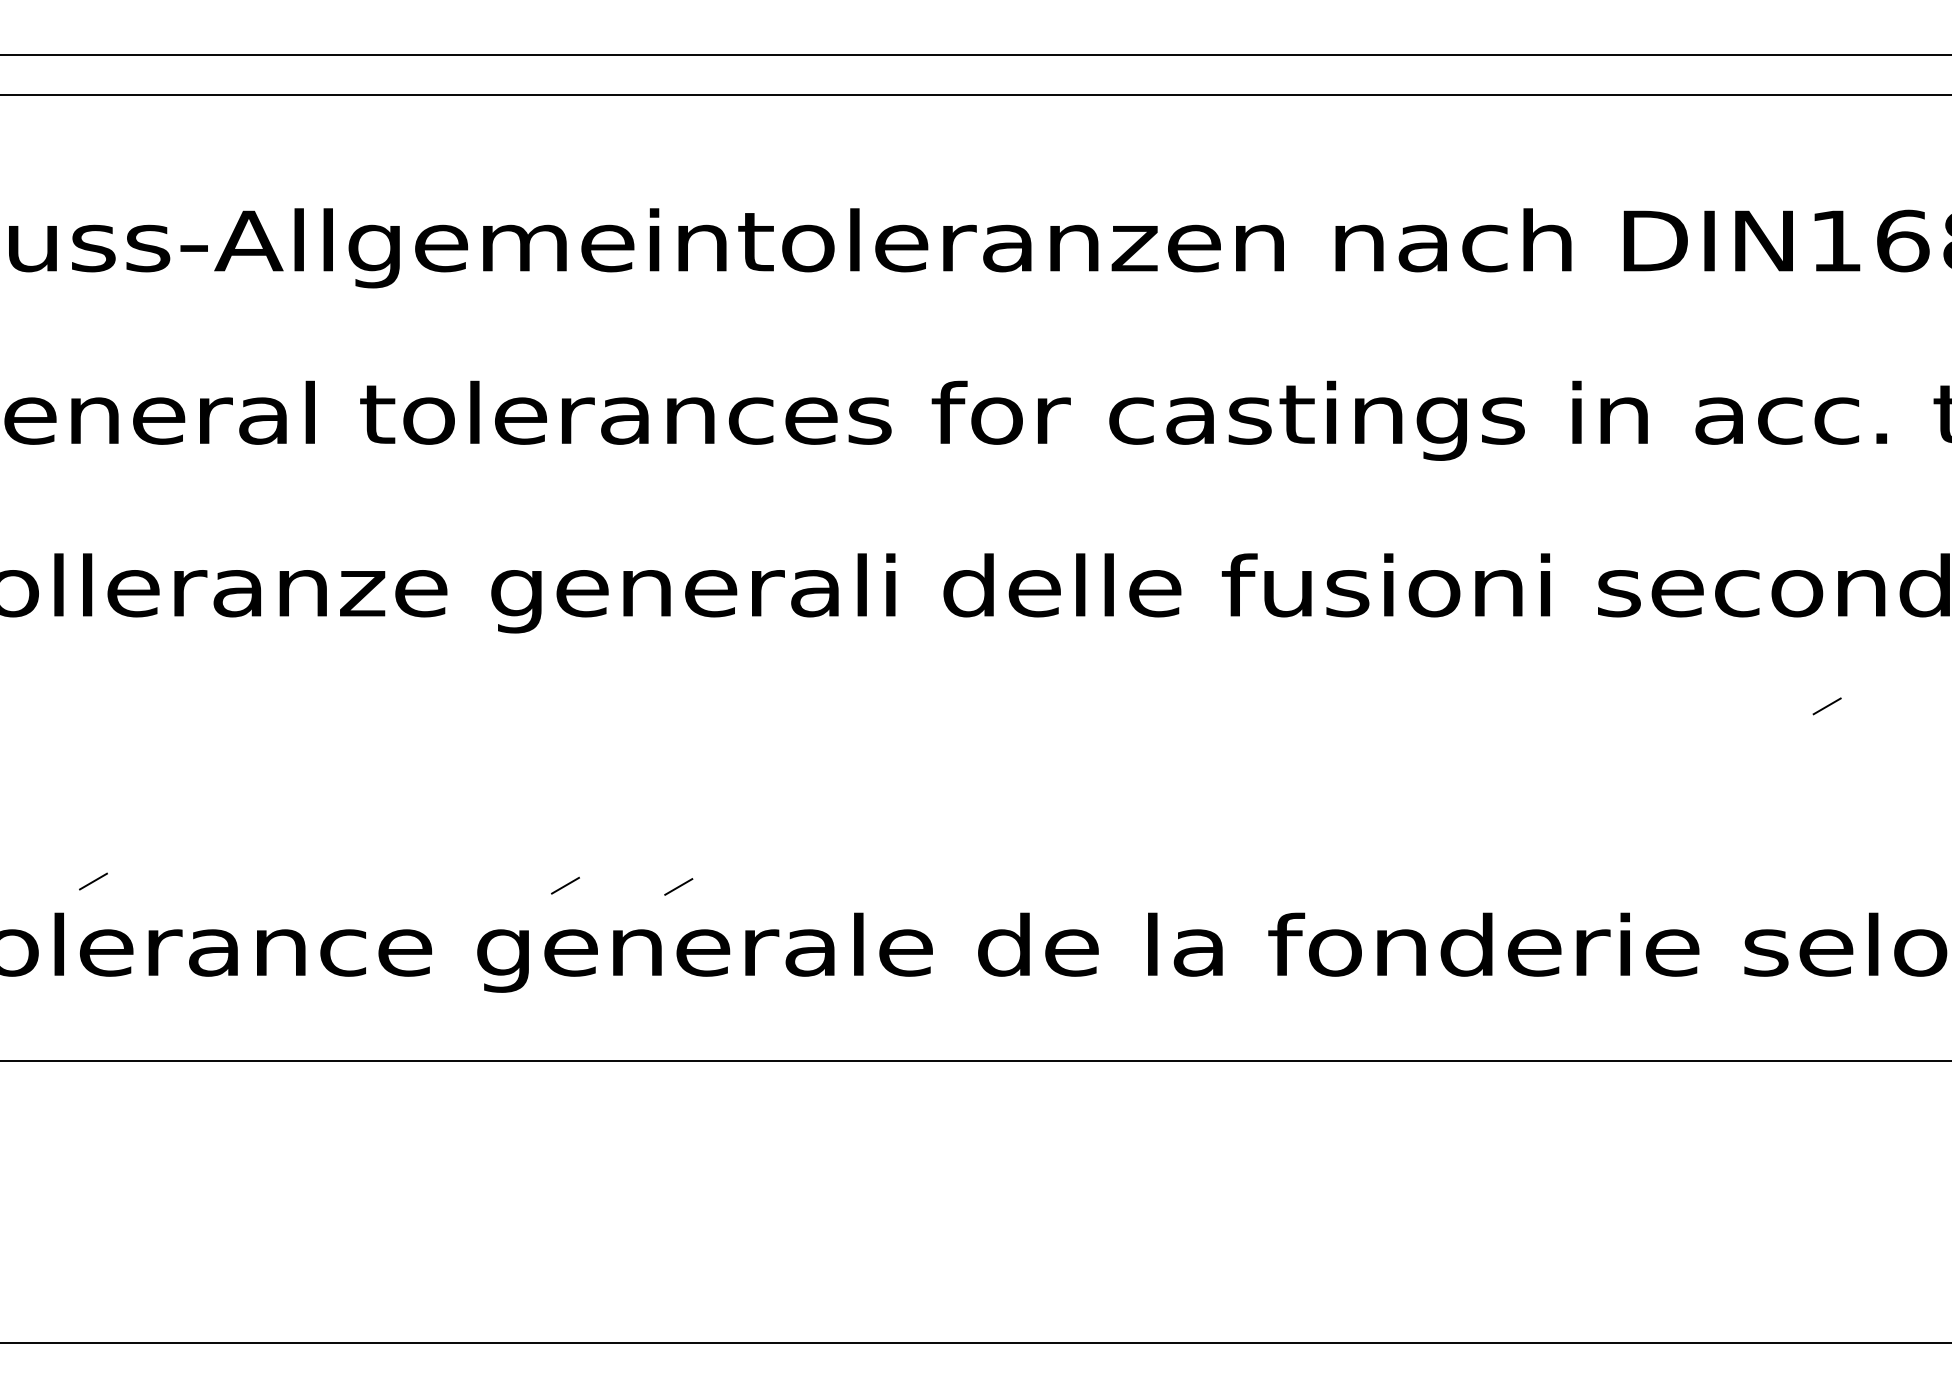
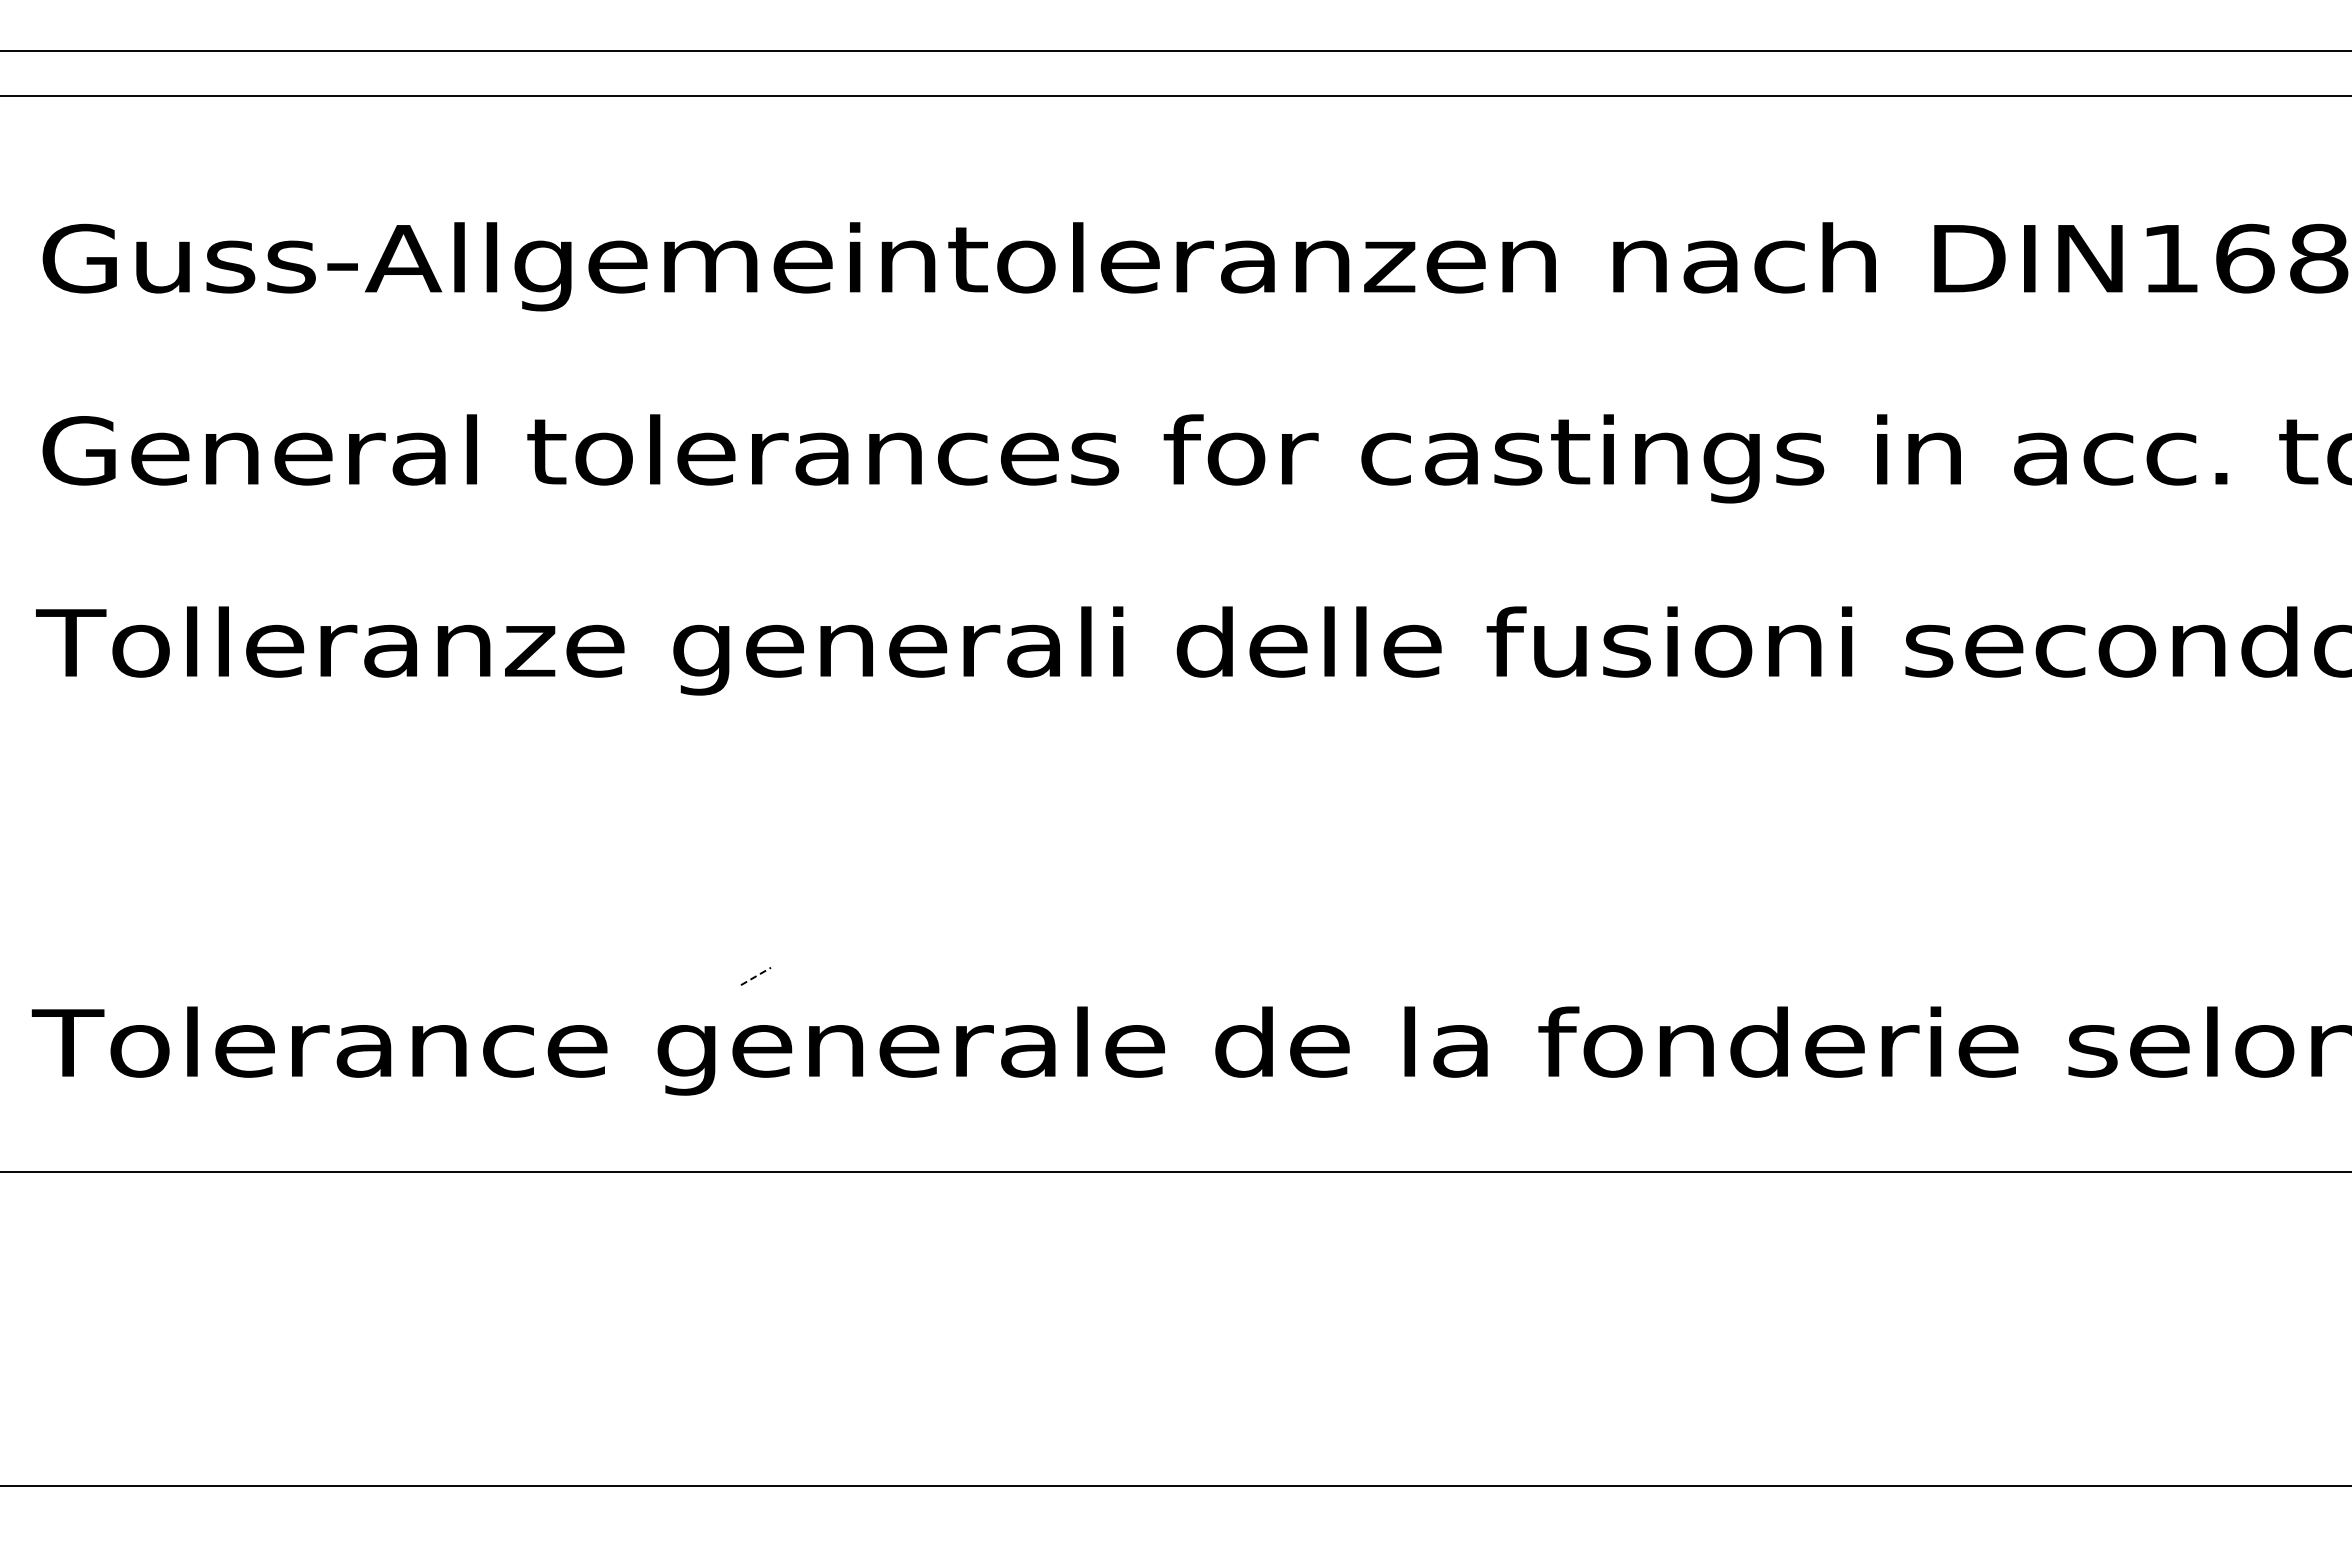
line: (1827, 706) -> (2160, 776), removed
line: (93, 881) -> (230, 971), removed
line: (565, 885) -> (756, 976), solid -> dashed
line: (679, 886) -> (882, 977), removed

